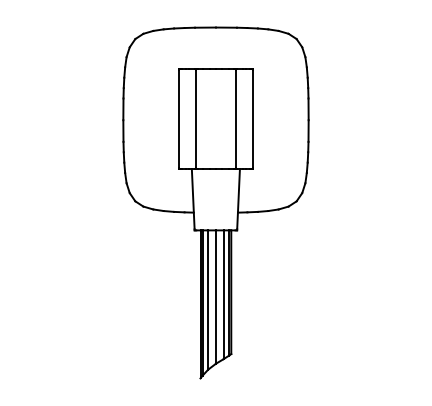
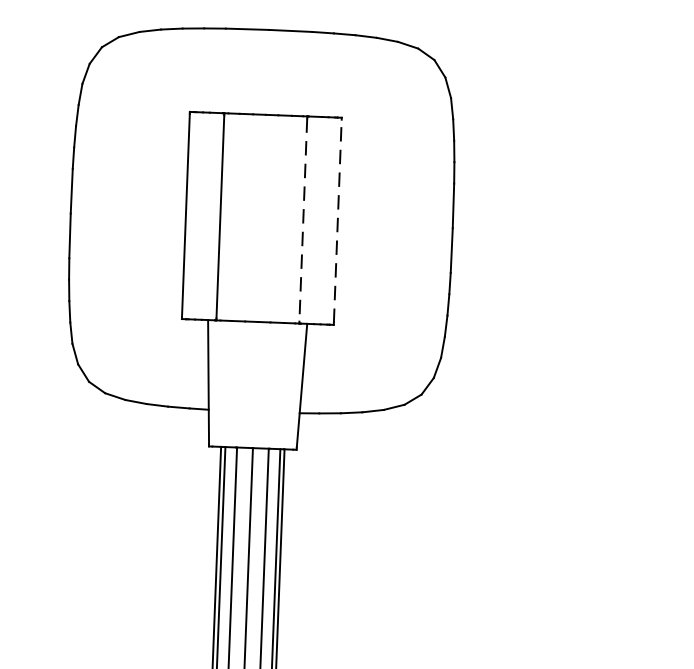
line: (252, 118) -> (337, 220), solid -> dashed
line: (236, 119) -> (304, 221), solid -> dashed

